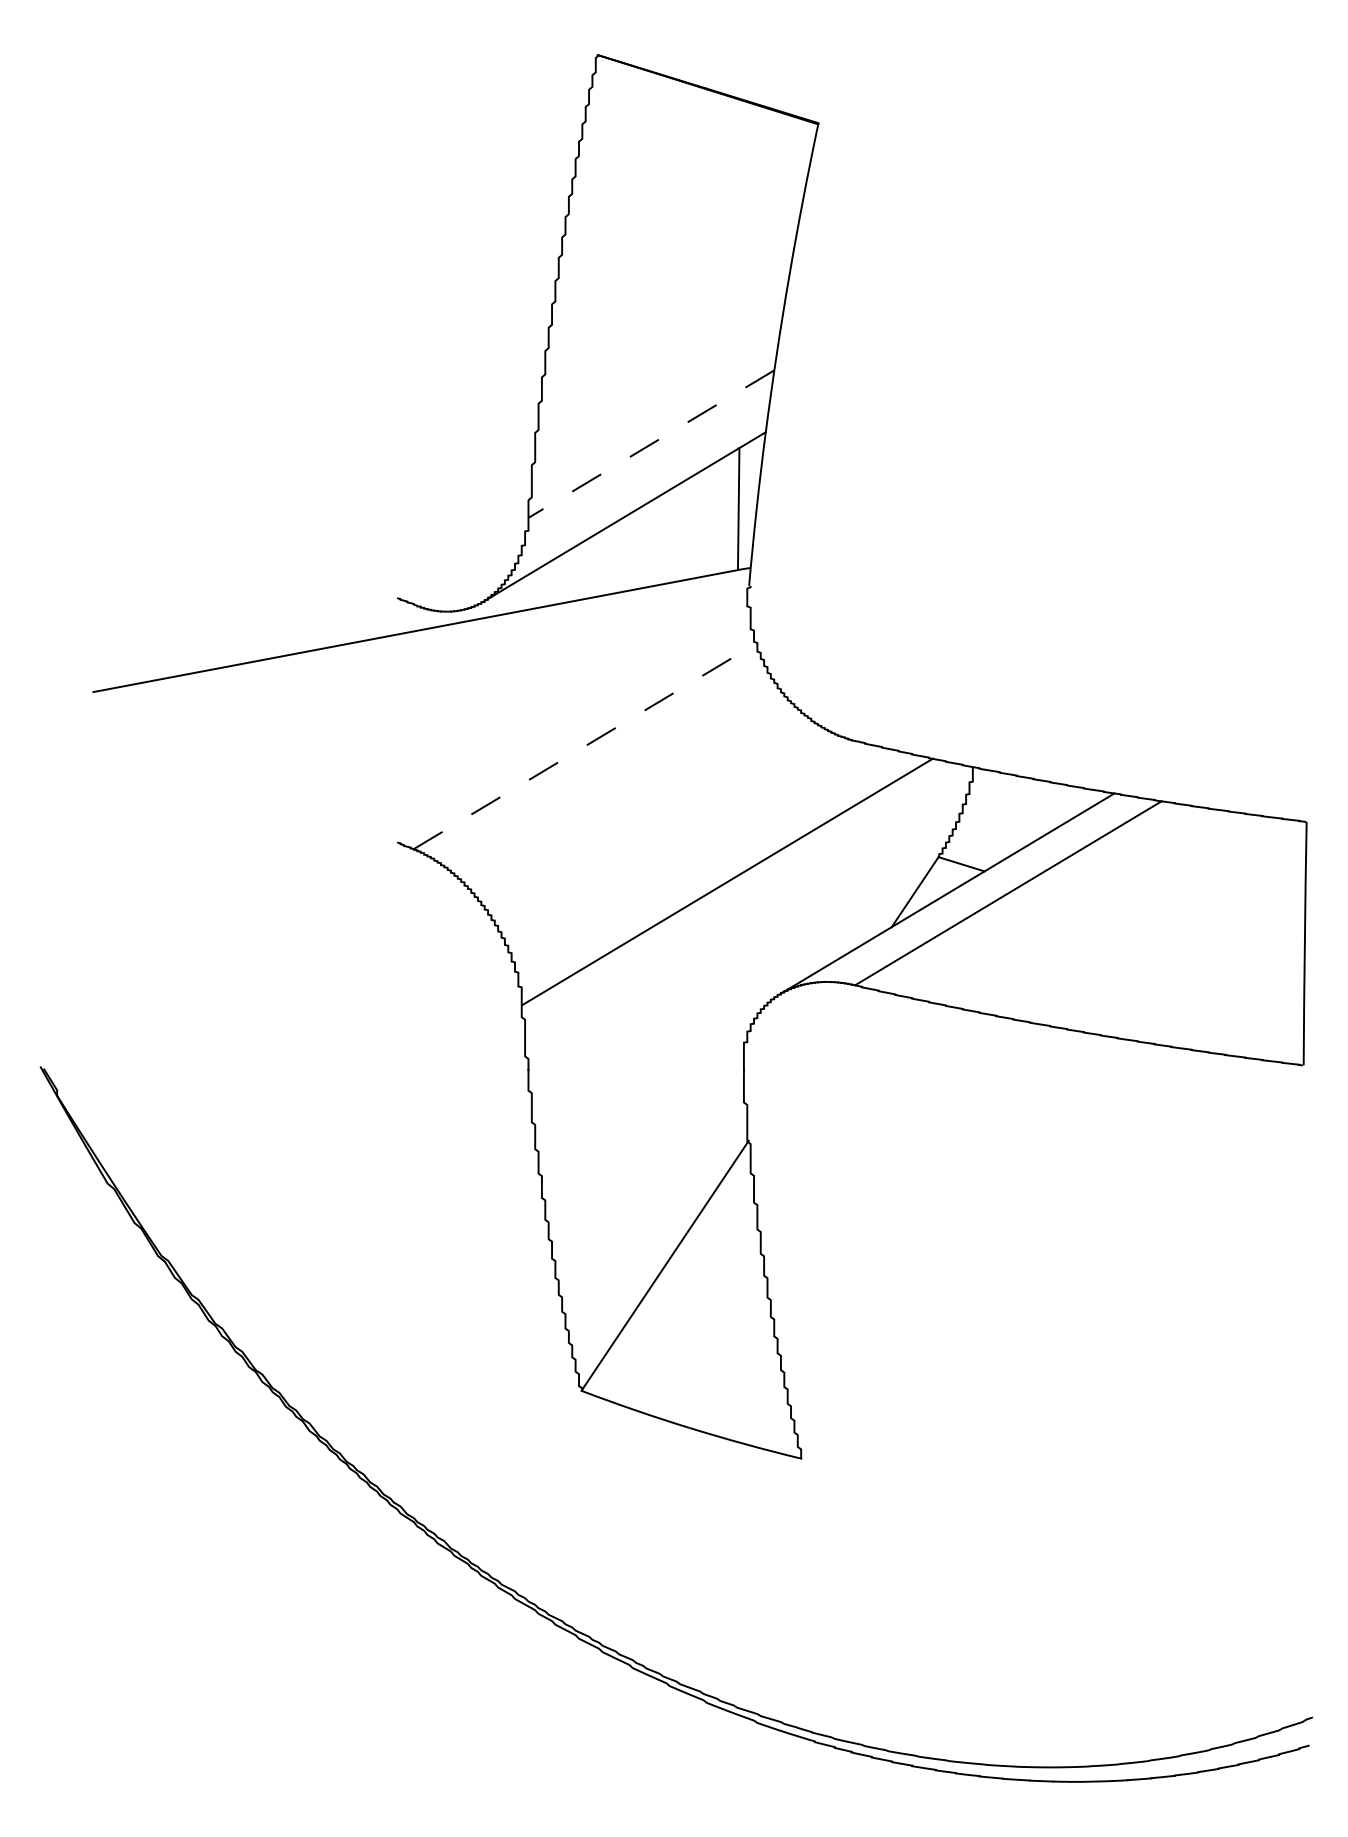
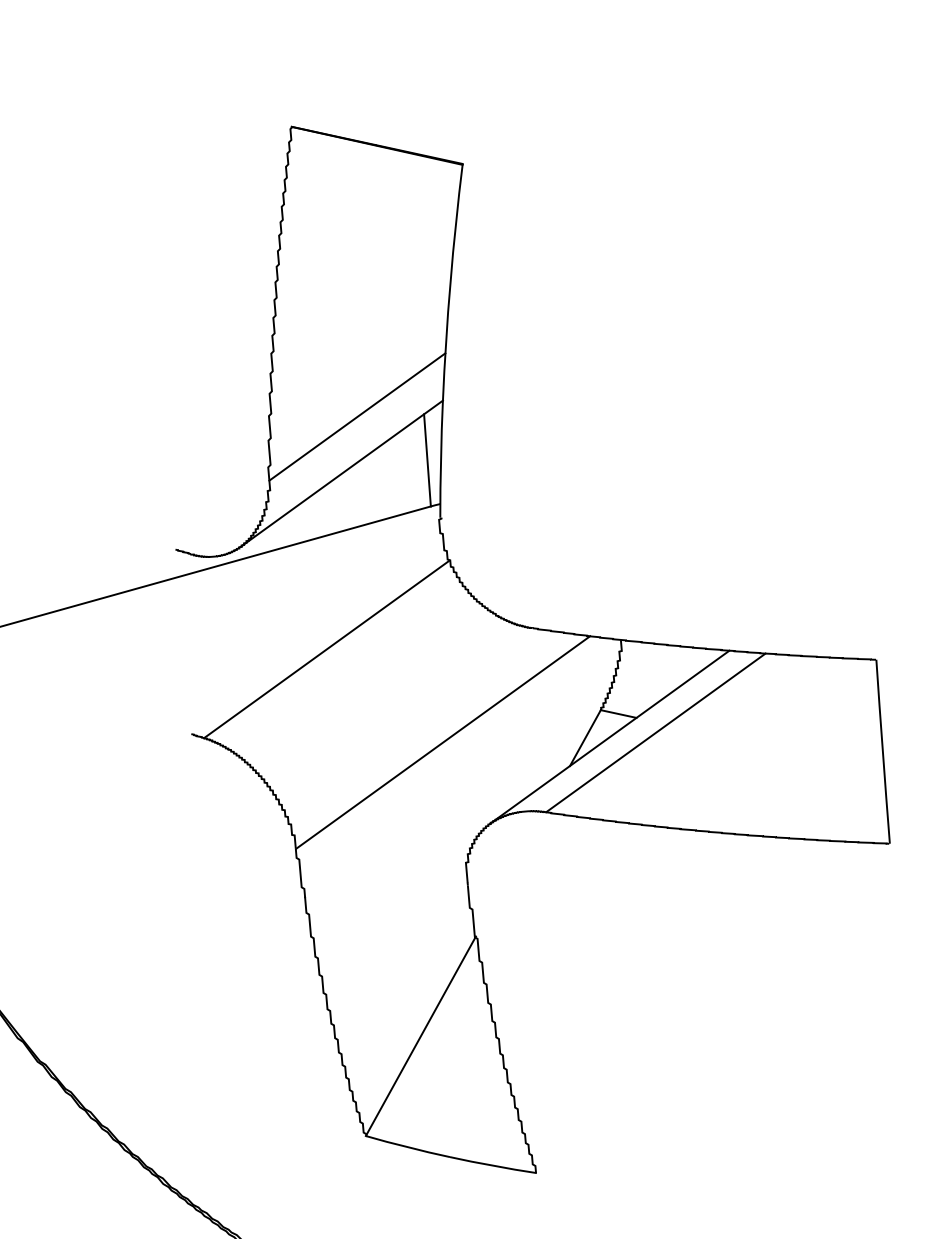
line: (650, 444) -> (356, 417), dashed -> solid
line: (584, 746) -> (326, 649), dashed -> solid

